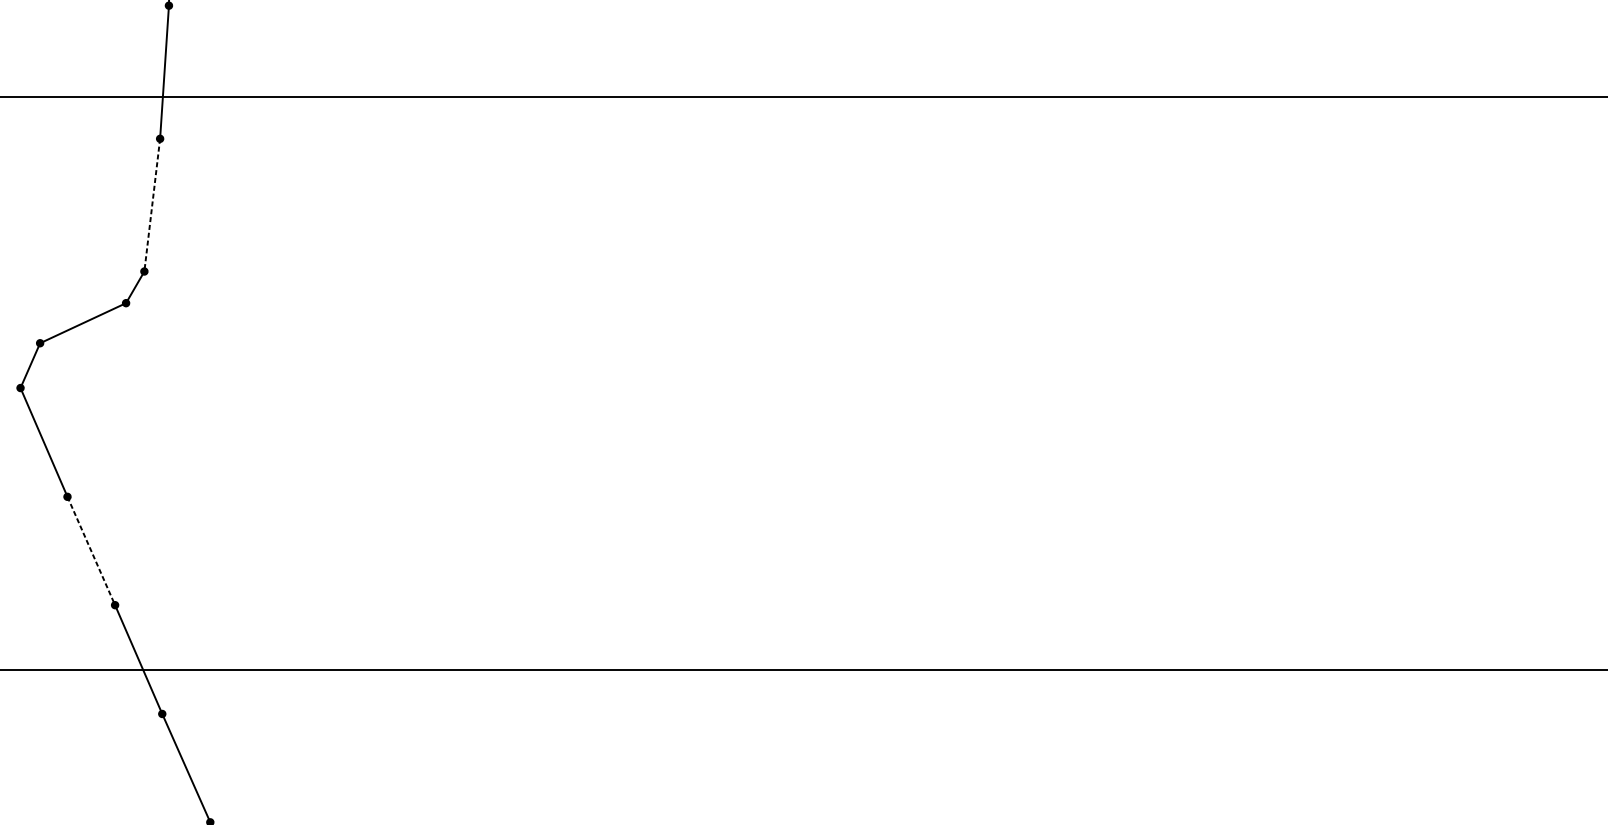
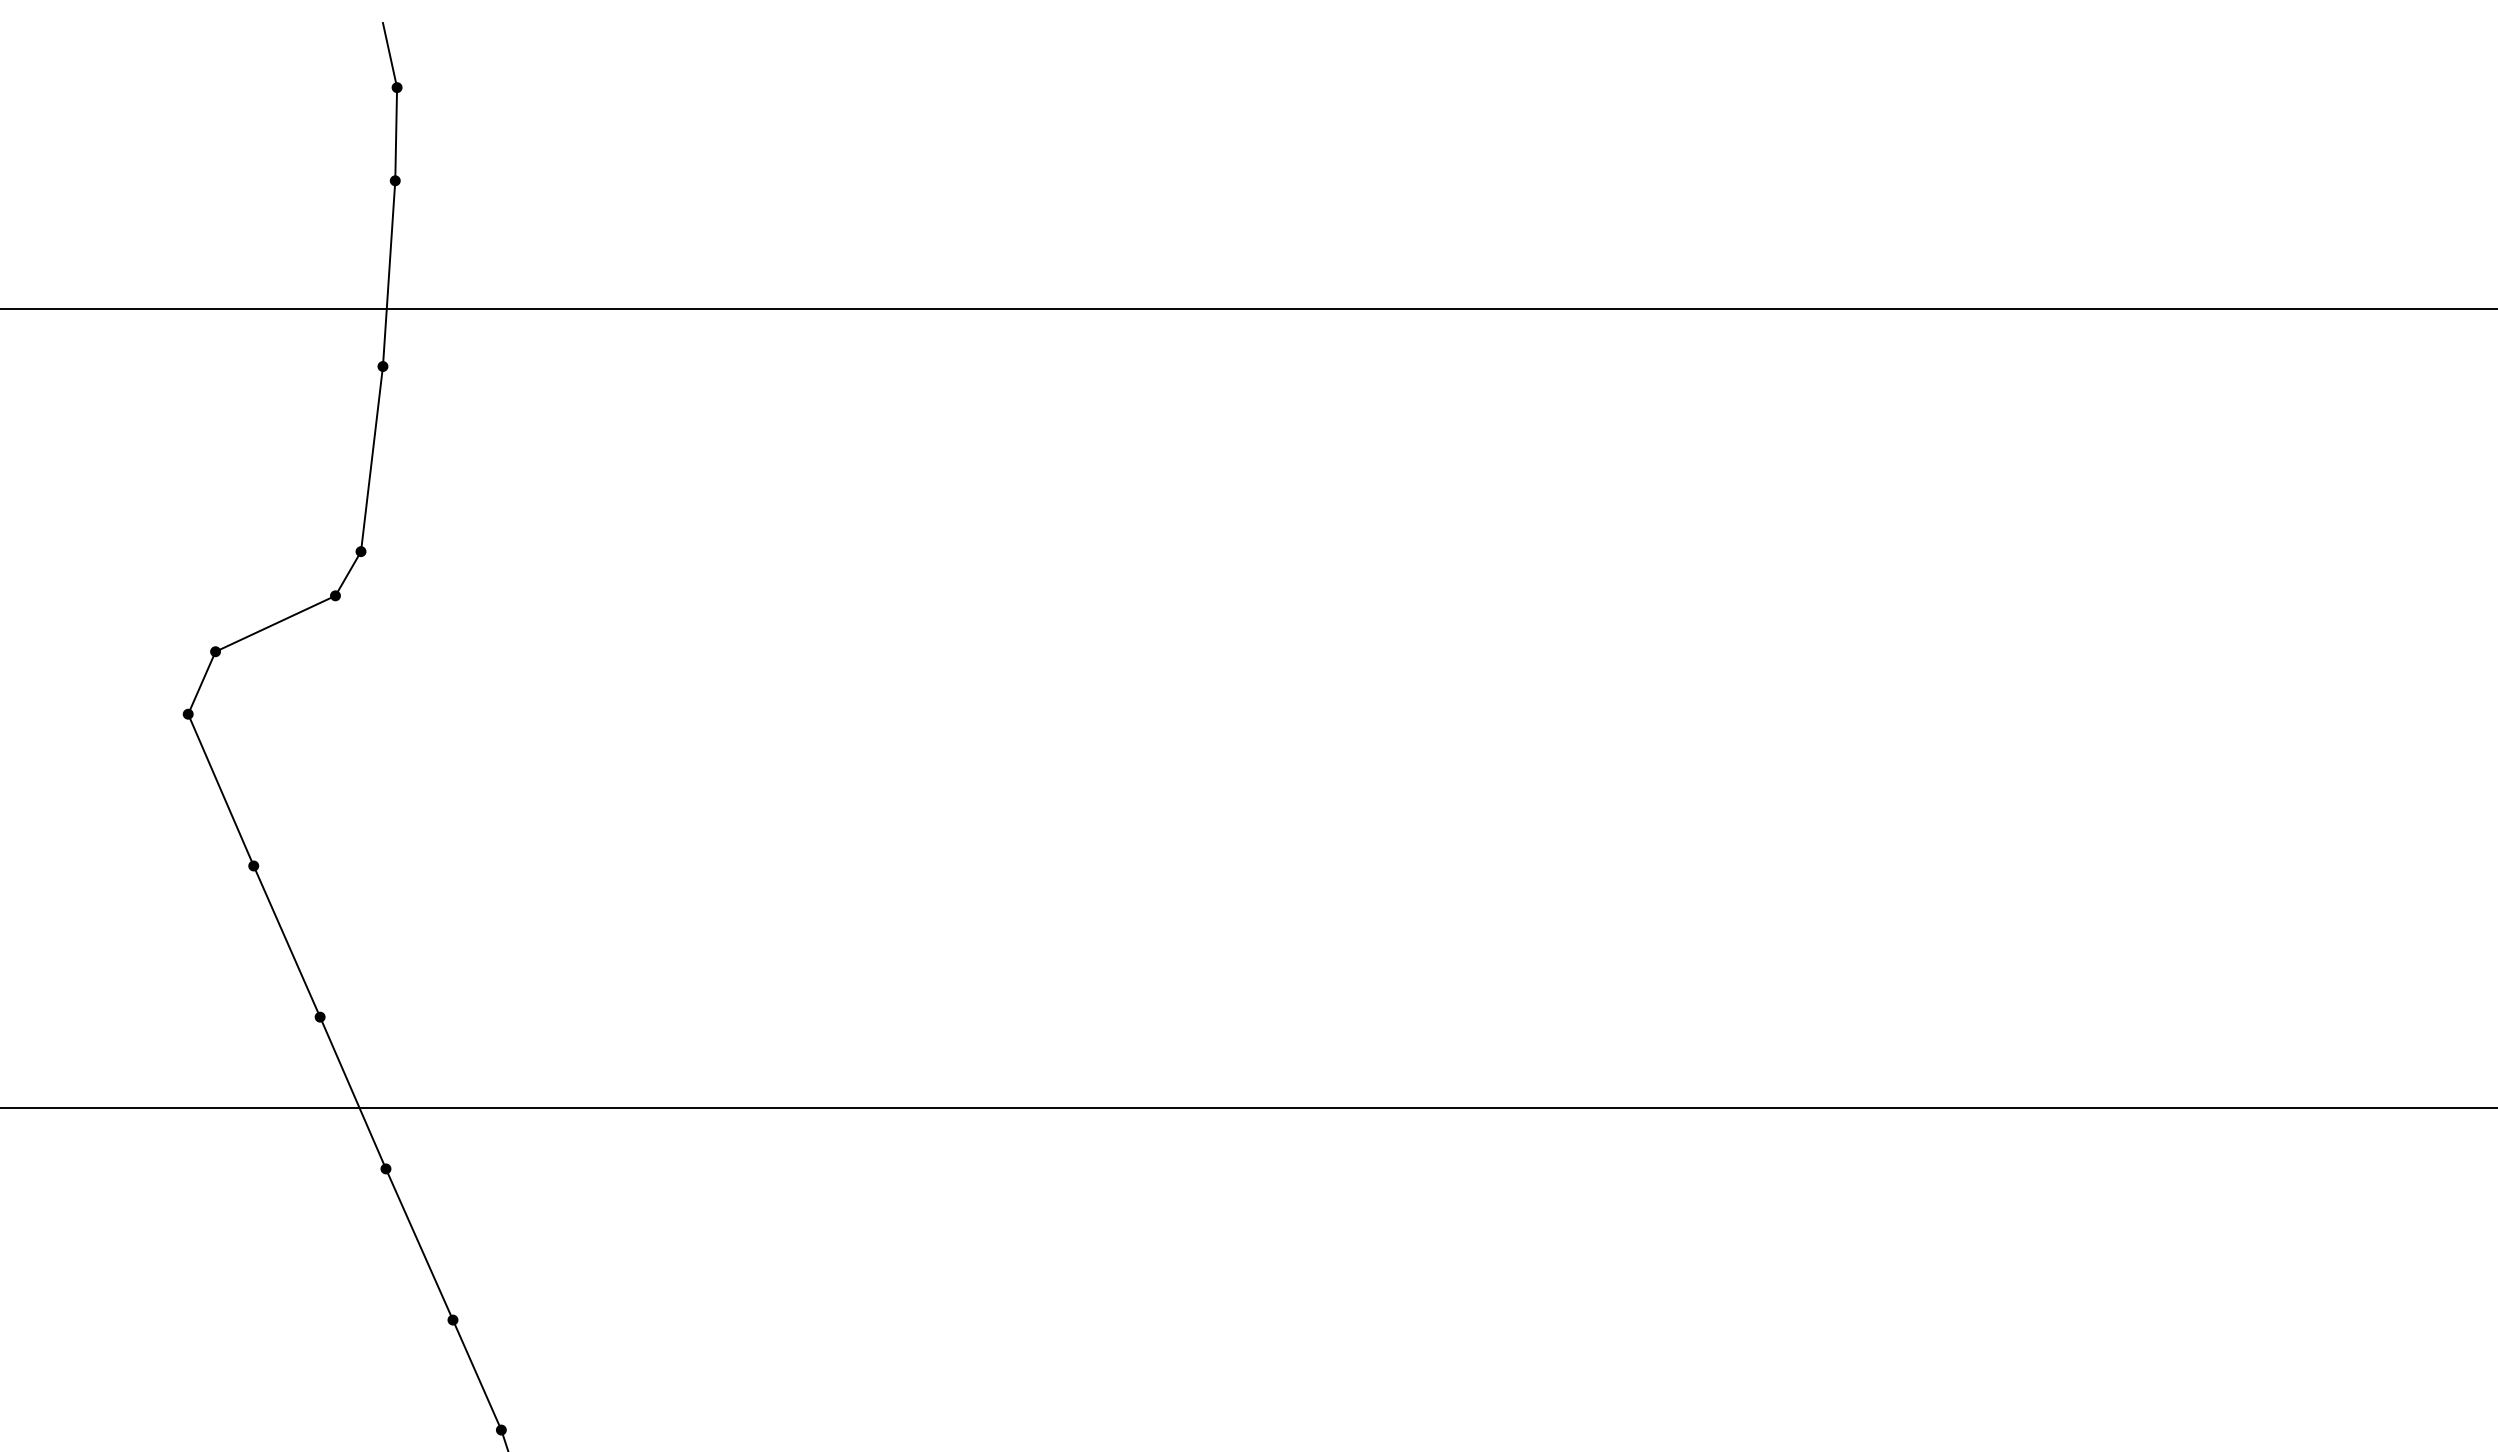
line: (151, 205) -> (371, 459), dashed -> solid
line: (90, 550) -> (286, 941), dashed -> solid

